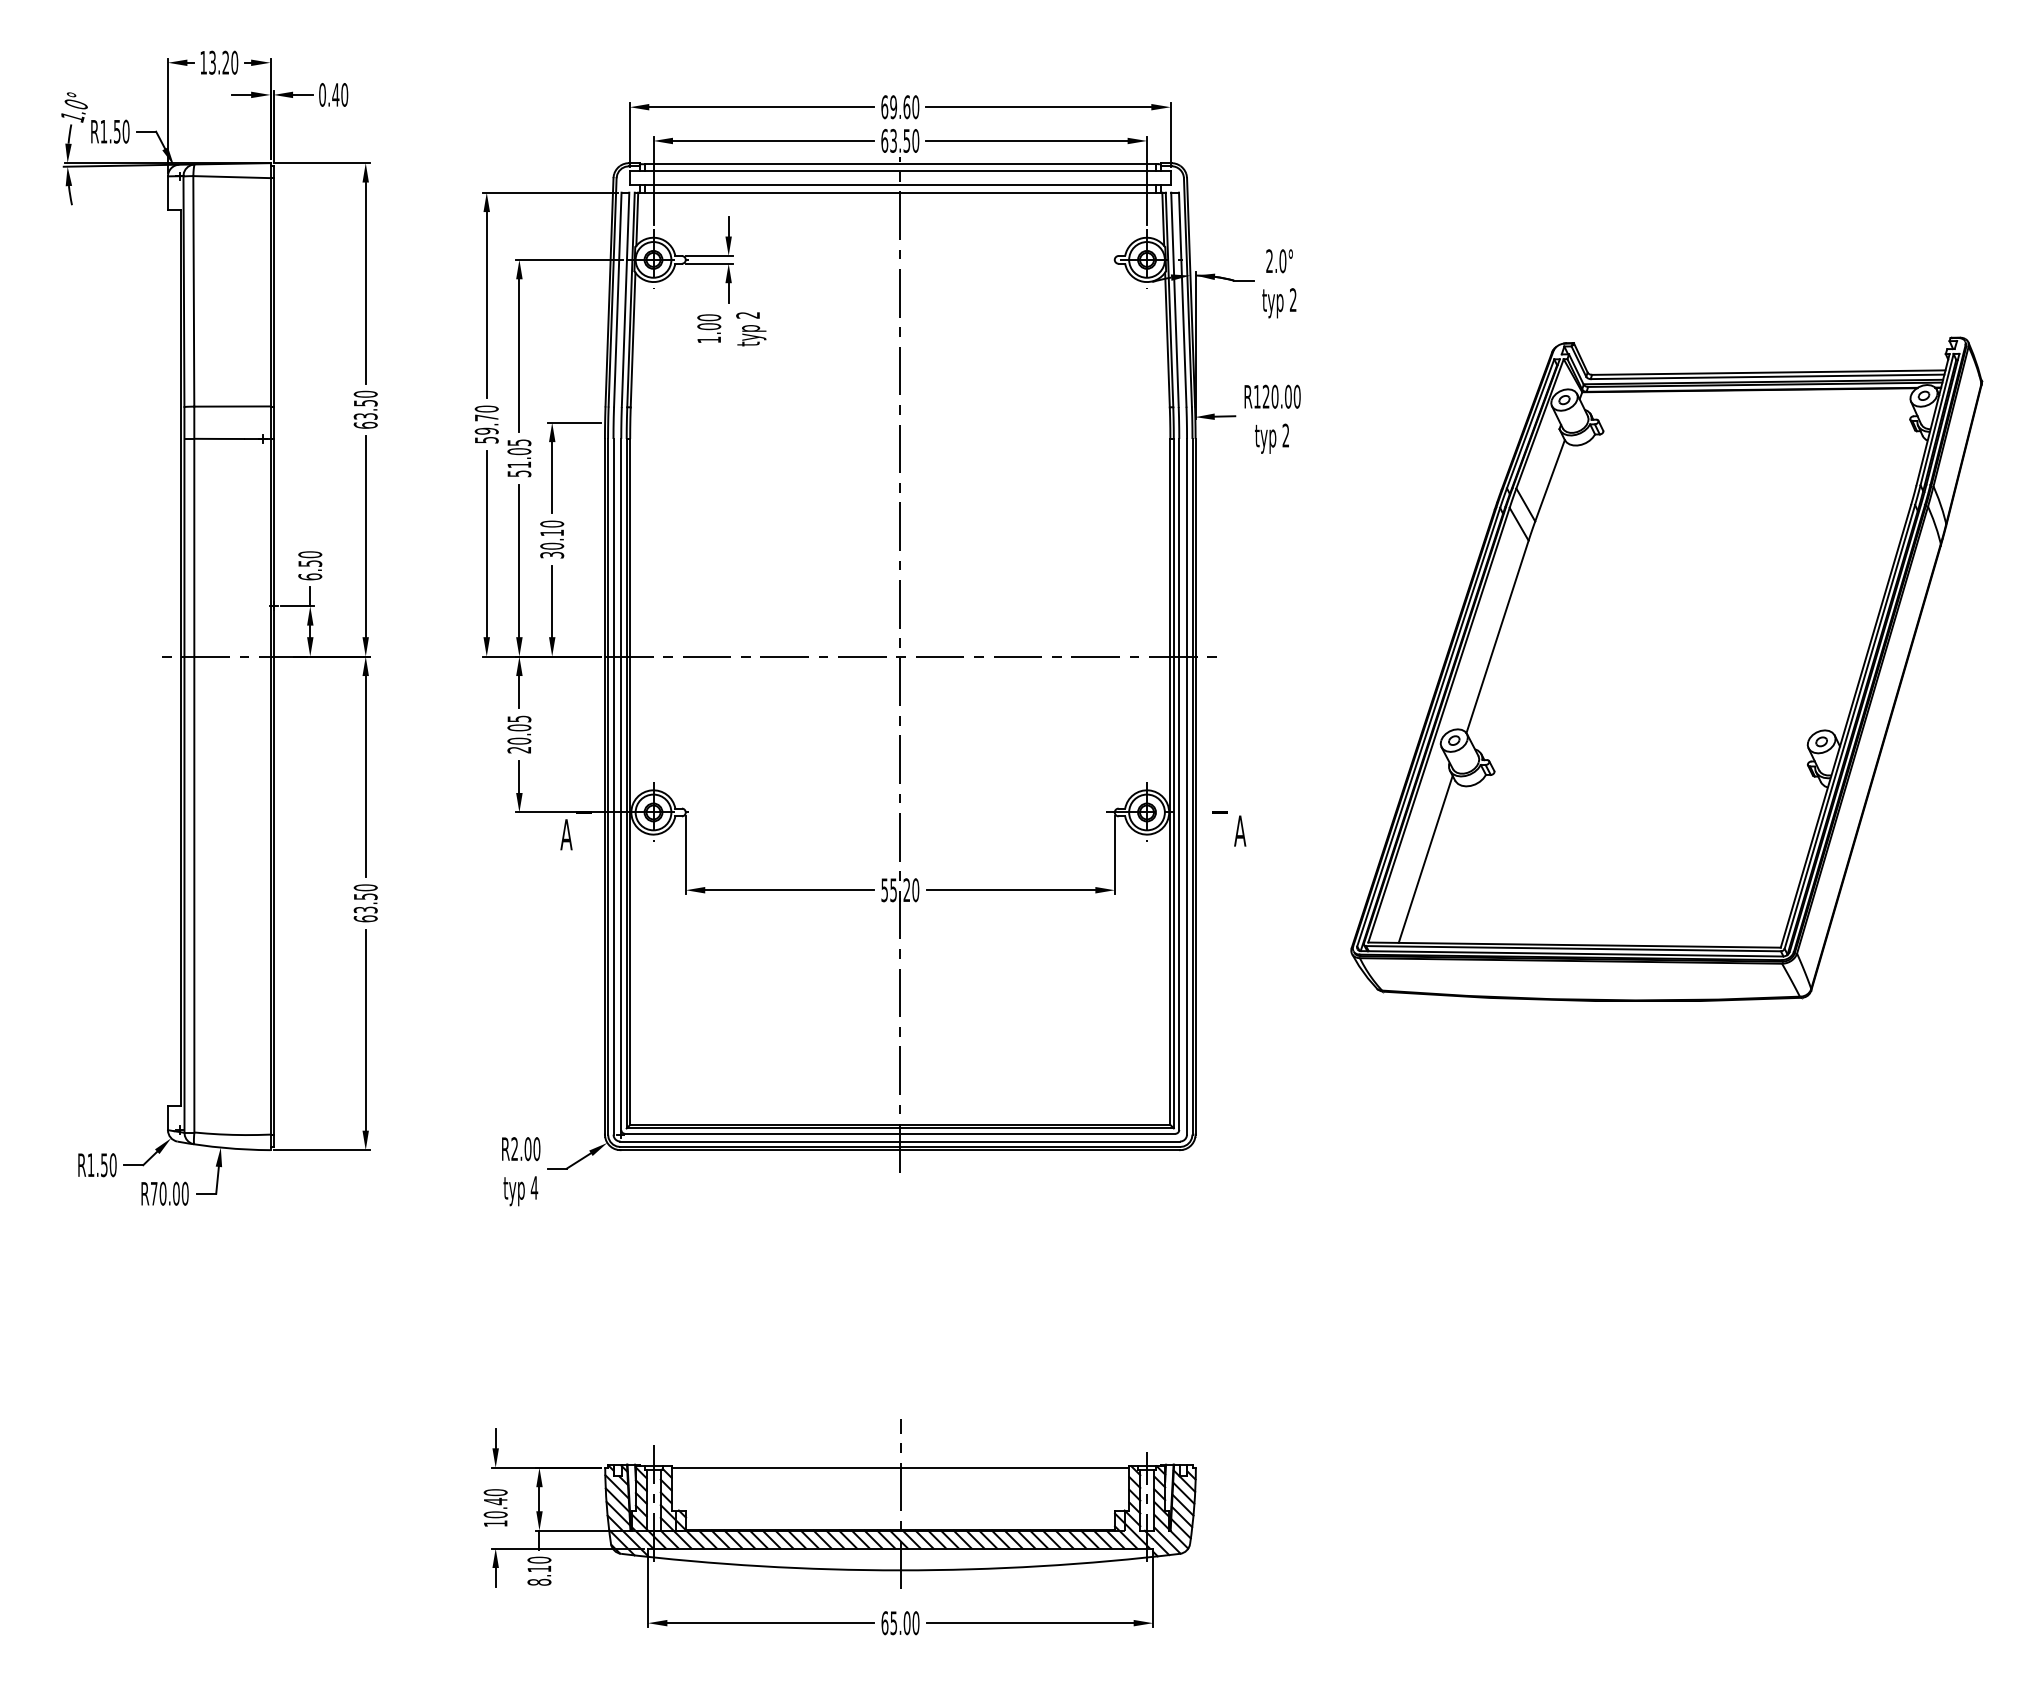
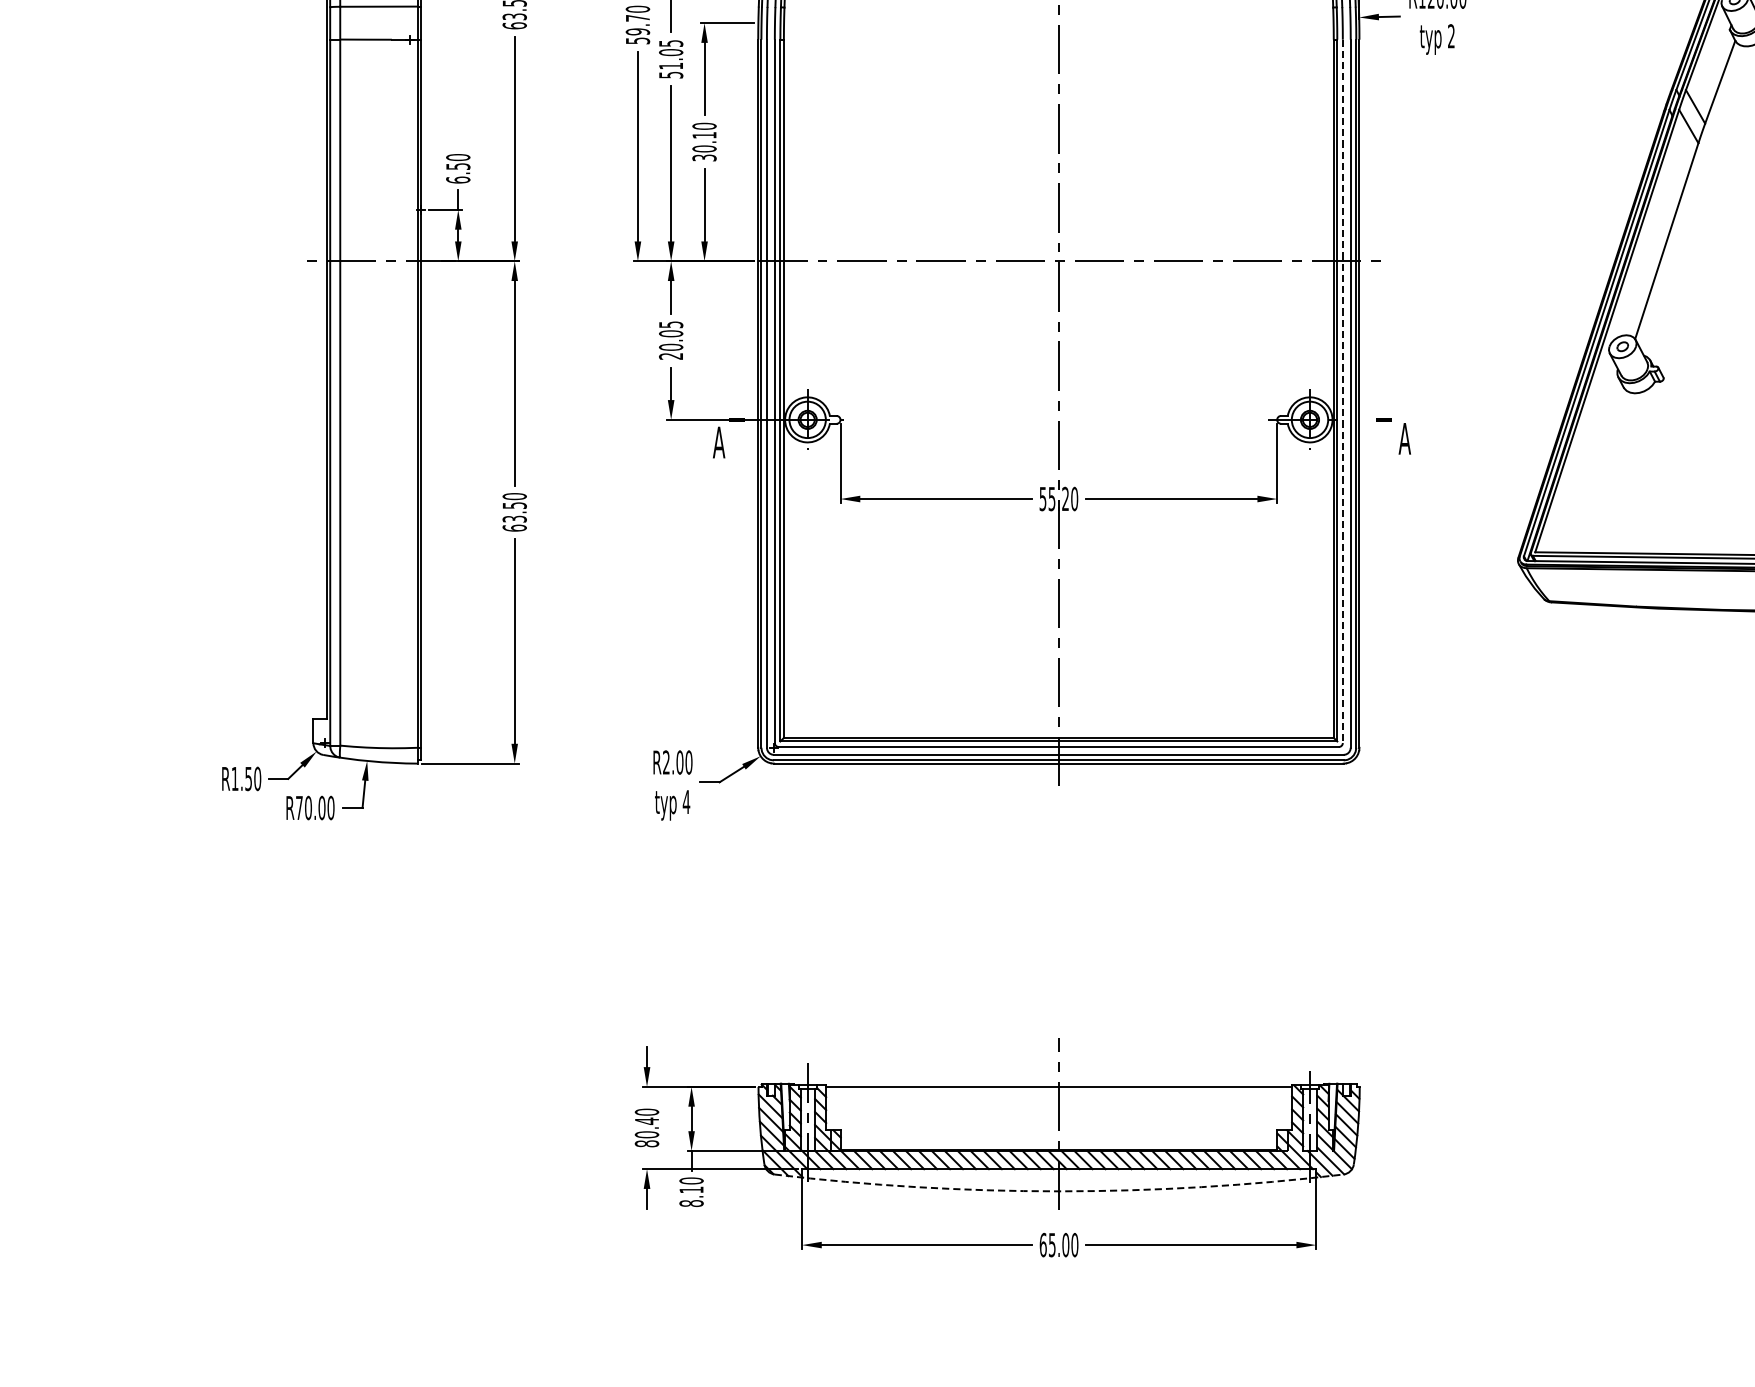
line: (1179, 784) -> (1343, 391), solid -> dashed
line: (1425, 858) -> (1593, 466), removed
text: (495, 1523) -> (646, 1143), 10.40 -> 80.40
arc: (900, 1570) -> (1059, 1191), solid -> dashed

